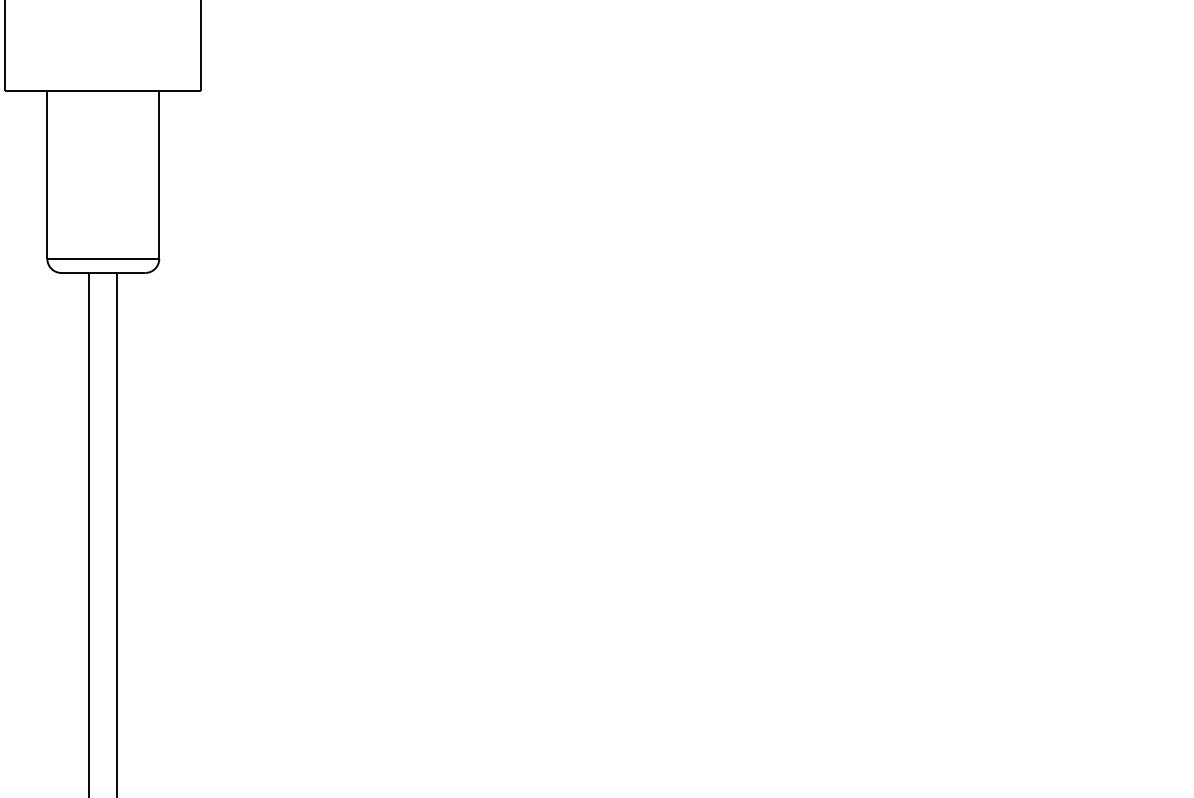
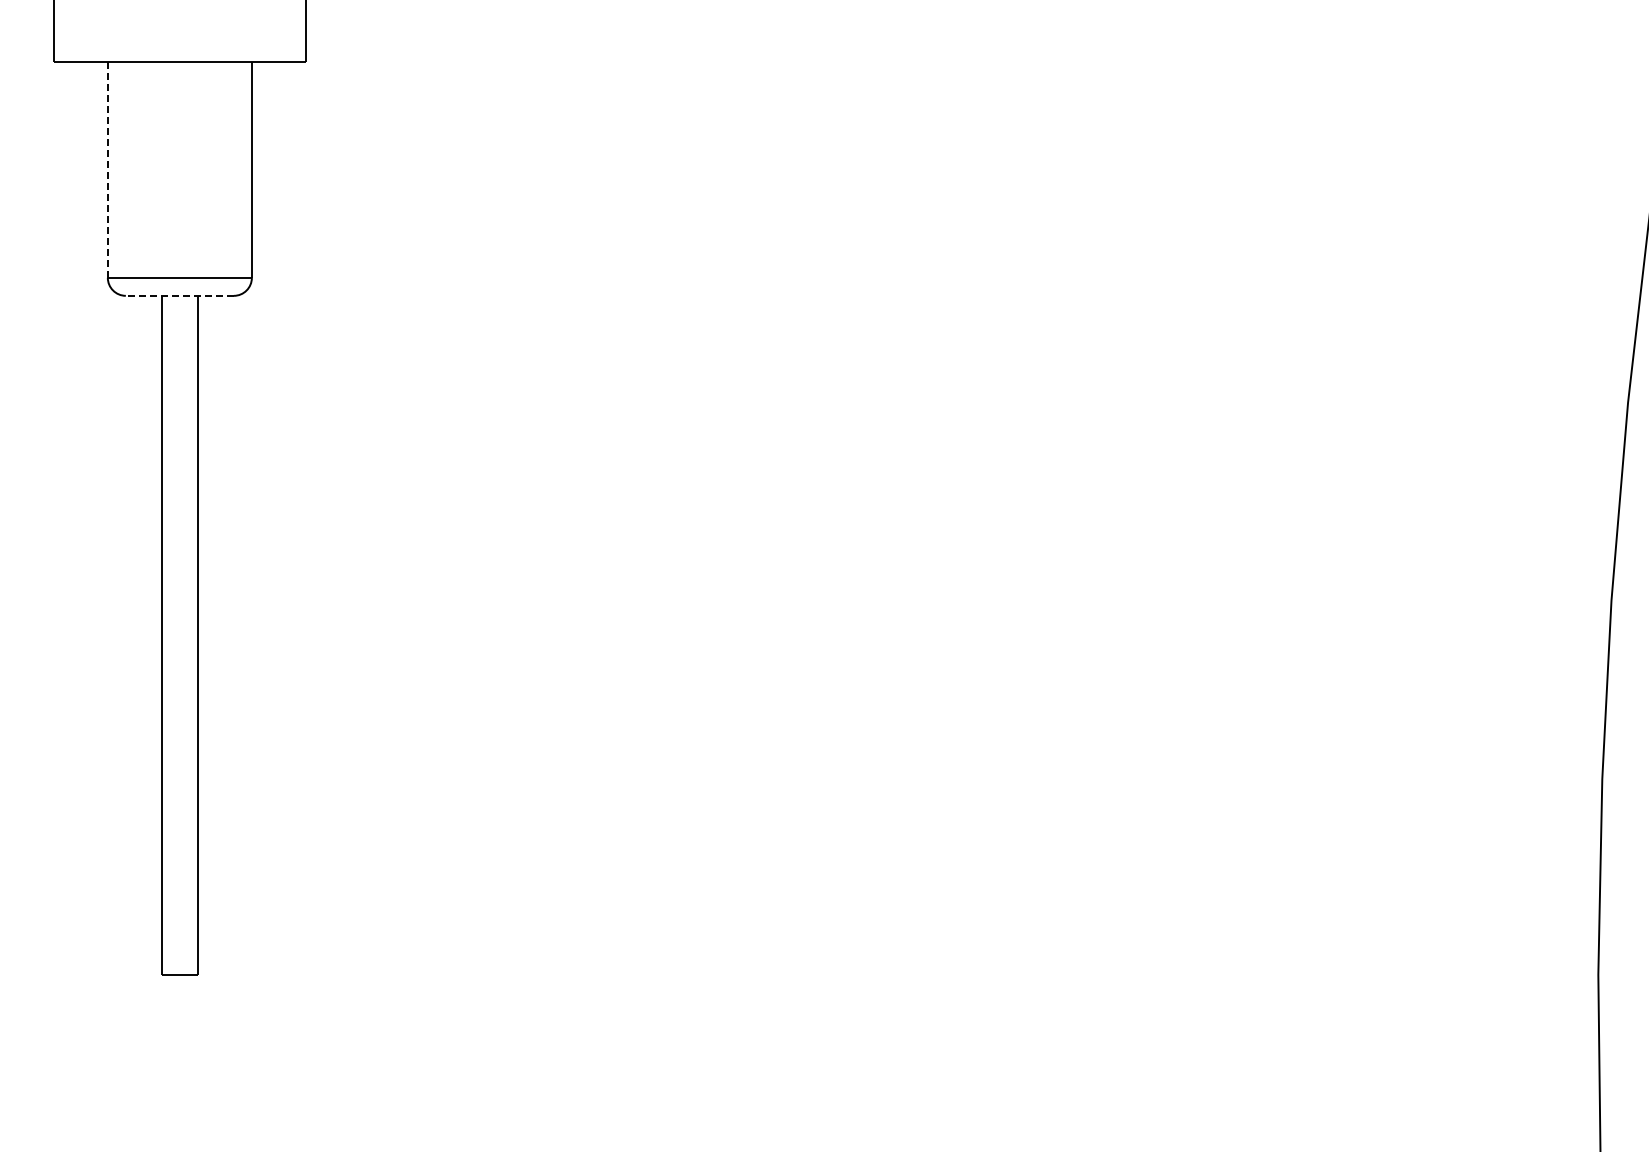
line: (47, 175) -> (107, 170), solid -> dashed
line: (103, 272) -> (179, 295), solid -> dashed

